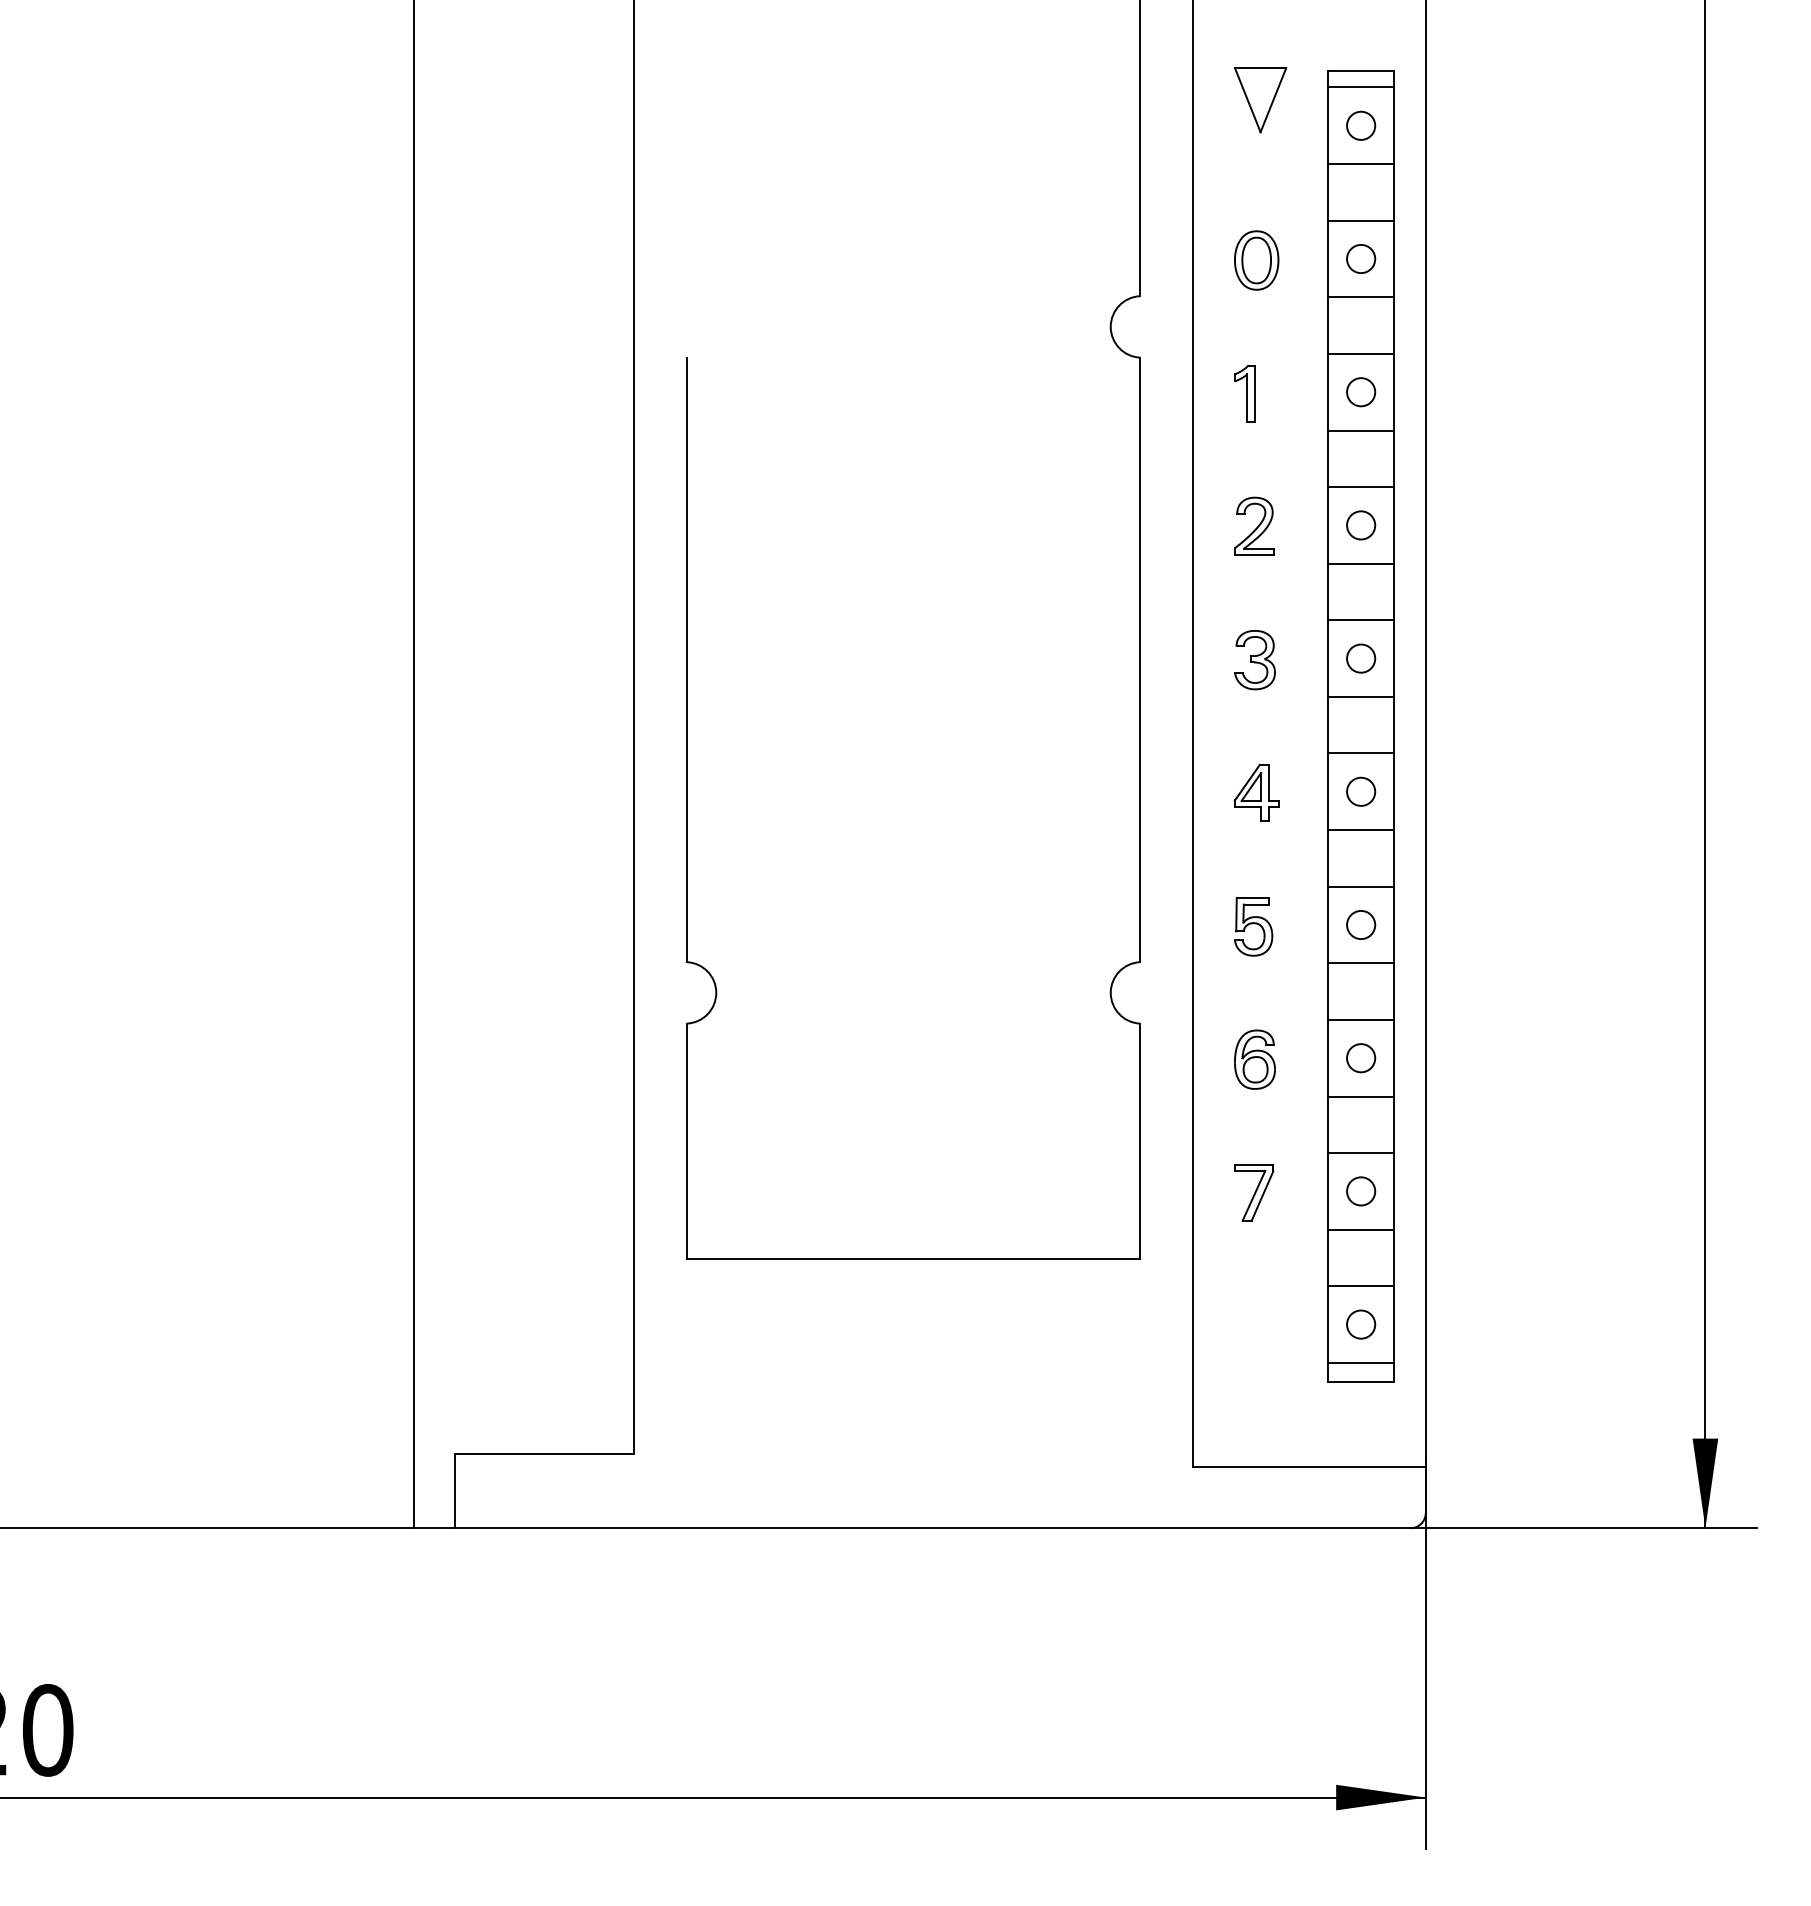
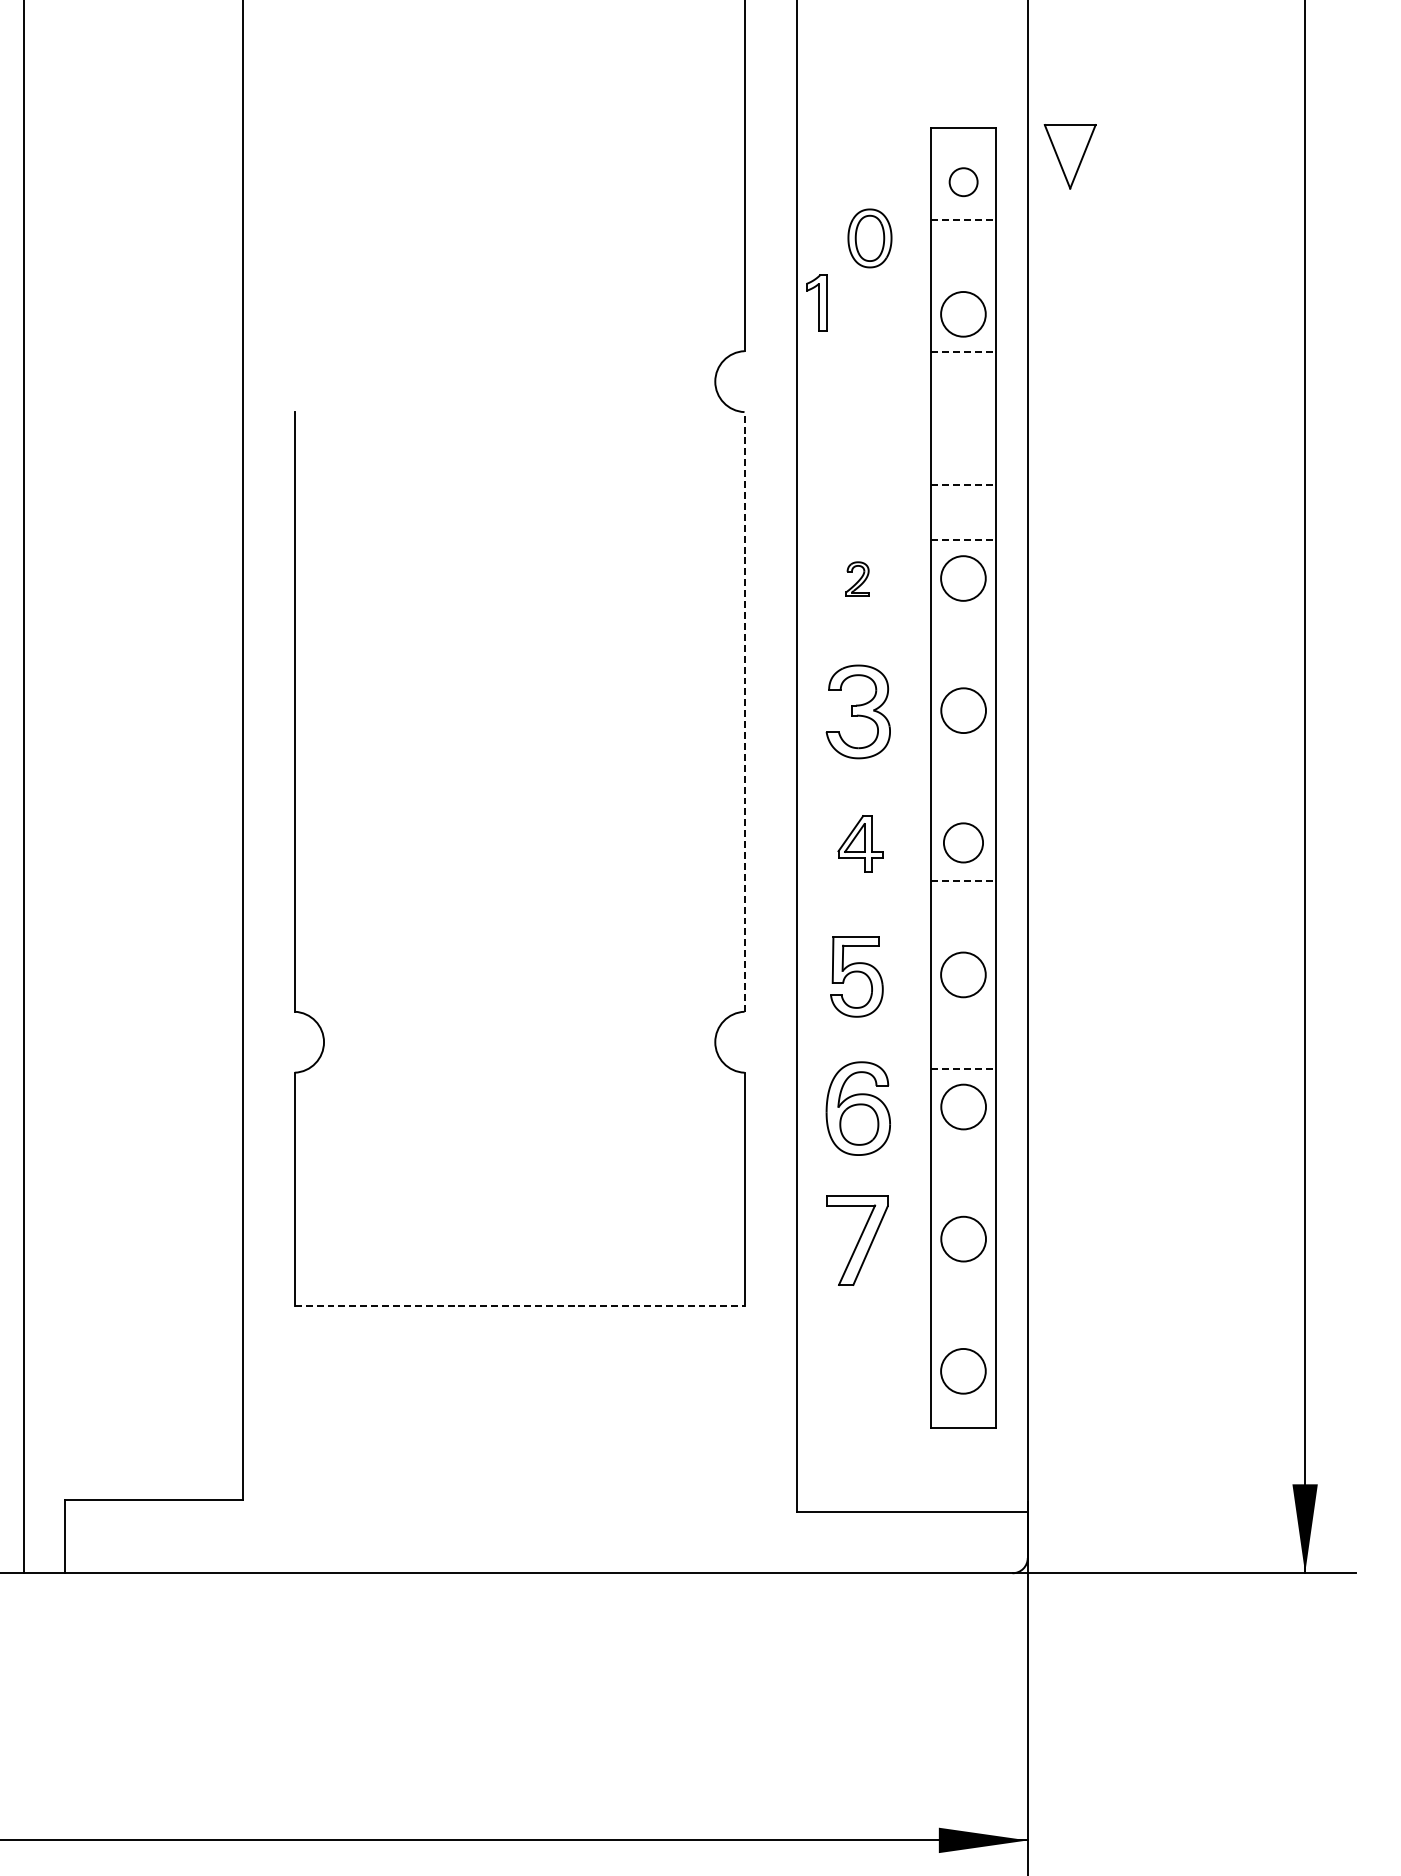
line: (1360, 87) -> (963, 144), removed
part: (1260, 100) -> (1070, 157), moved
line: (1361, 164) -> (964, 220), solid -> dashed
line: (1360, 220) -> (963, 276), removed
circle: (1361, 258) -> (964, 313), size x1.6
part: (1256, 260) -> (869, 238), moved
line: (1361, 297) -> (964, 352), solid -> dashed
line: (1360, 353) -> (963, 408), removed
circle: (1361, 392) -> (964, 446), removed
part: (1244, 393) -> (816, 302), moved
line: (1361, 430) -> (964, 484), solid -> dashed
line: (1361, 487) -> (964, 540), solid -> dashed
part: (1254, 525) -> (857, 578), size x0.6
circle: (1361, 525) -> (964, 578), size x1.6
line: (1360, 563) -> (963, 616), removed
line: (1360, 620) -> (963, 672), removed
circle: (1361, 658) -> (964, 710), size x1.6
line: (1140, 659) -> (744, 711), solid -> dashed
part: (1254, 660) -> (857, 712), size x1.6
line: (1360, 697) -> (963, 749), removed
line: (1360, 753) -> (963, 804), removed
circle: (1361, 791) -> (964, 842), size x1.4
line: (1361, 830) -> (964, 881), solid -> dashed
line: (1360, 886) -> (963, 936), removed
circle: (1361, 924) -> (964, 974), size x1.6
part: (1253, 926) -> (856, 976), size x1.4
line: (1360, 963) -> (963, 1013), removed
line: (1361, 1019) -> (964, 1068), solid -> dashed
circle: (1361, 1058) -> (964, 1107), size x1.6
part: (1254, 1059) -> (857, 1108), size x1.6
line: (1360, 1096) -> (963, 1145), removed
line: (1360, 1152) -> (963, 1200), removed
circle: (1361, 1191) -> (964, 1239), size x1.6
part: (1254, 1192) -> (857, 1240), size x1.6
line: (1360, 1229) -> (963, 1276), removed
line: (913, 1259) -> (519, 1306), solid -> dashed
line: (1360, 1286) -> (963, 1333), removed
circle: (1361, 1324) -> (964, 1371), size x1.6
line: (1360, 1363) -> (963, 1409), removed

